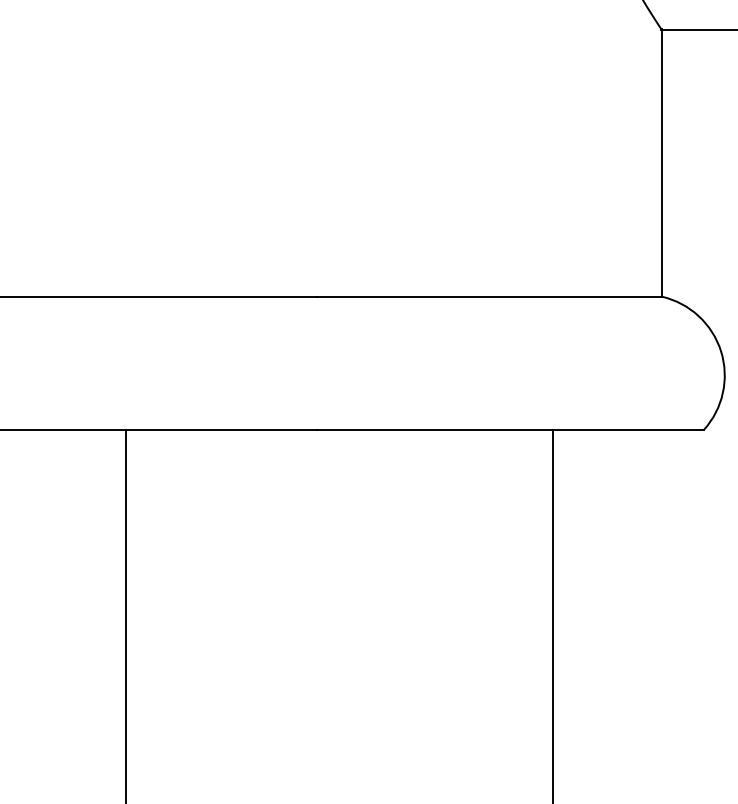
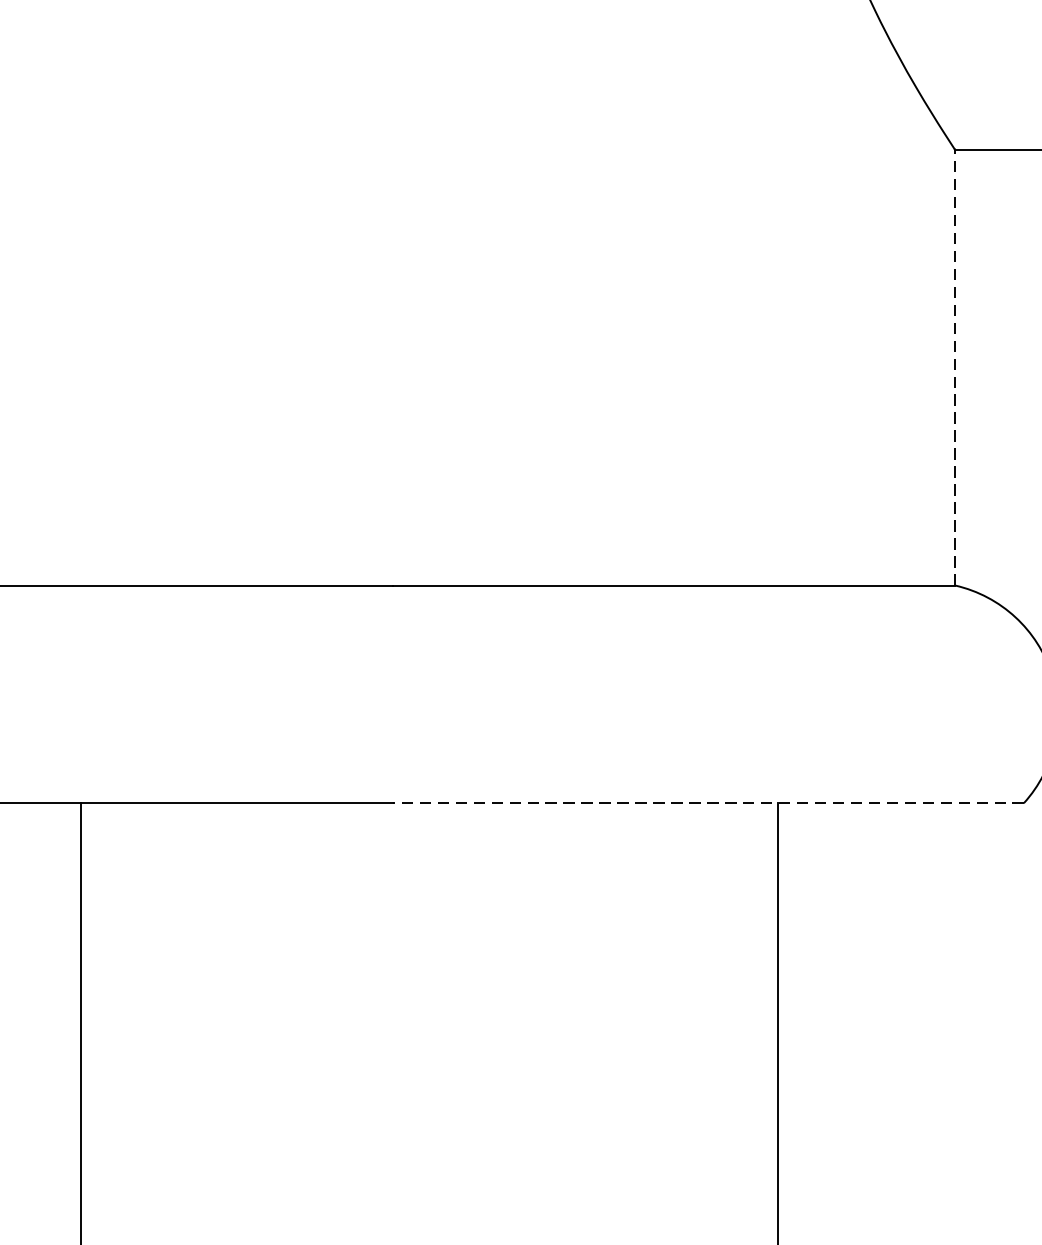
line: (661, 162) -> (954, 366), solid -> dashed
line: (510, 430) -> (708, 804), solid -> dashed

